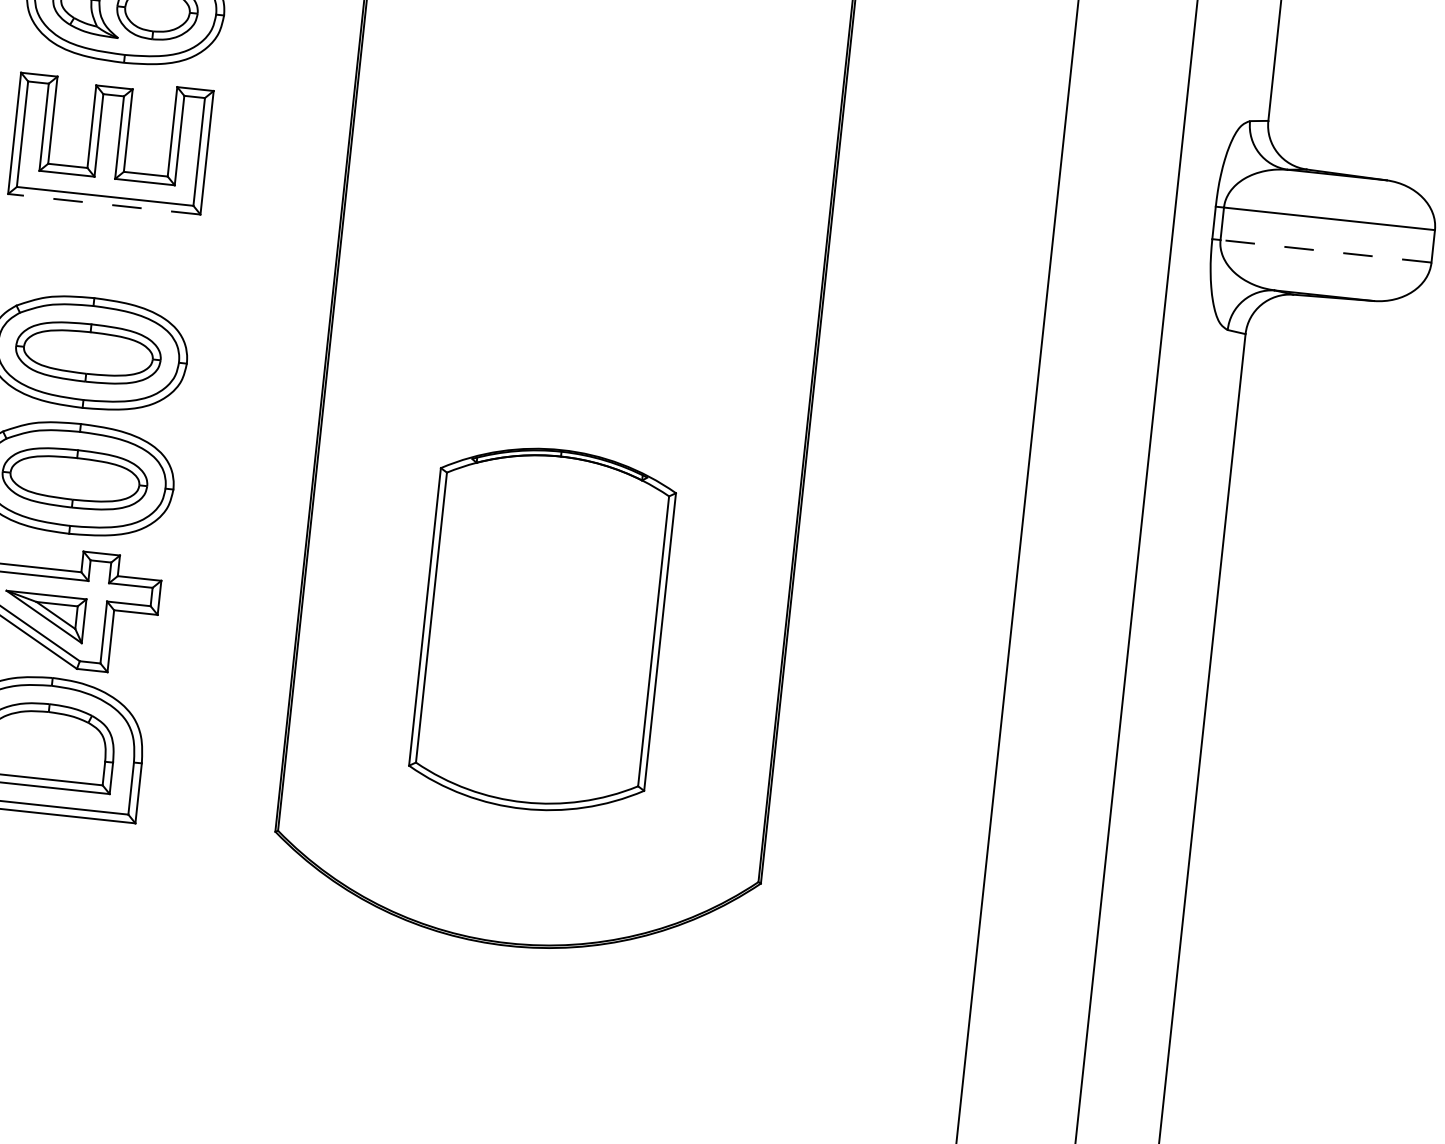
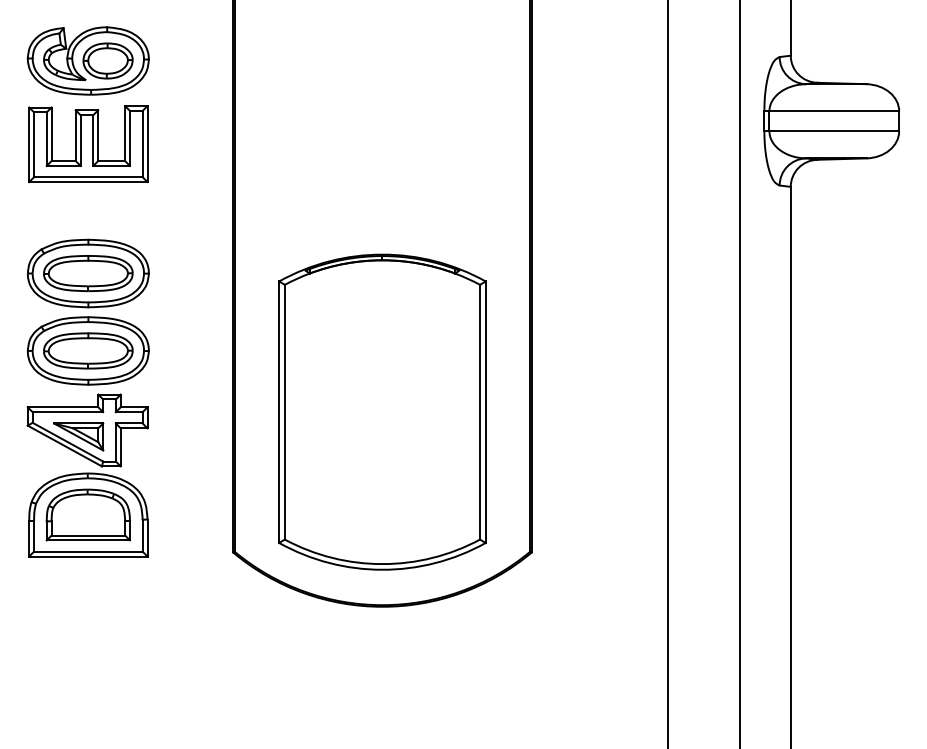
line: (102, 204) -> (87, 182), dashed -> solid
line: (1326, 251) -> (834, 131), dashed -> solid
part: (542, 628) -> (382, 411), size x1.43

